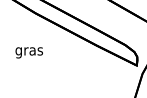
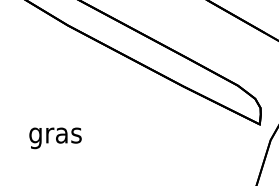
text: (28, 52) -> (54, 137), moved

